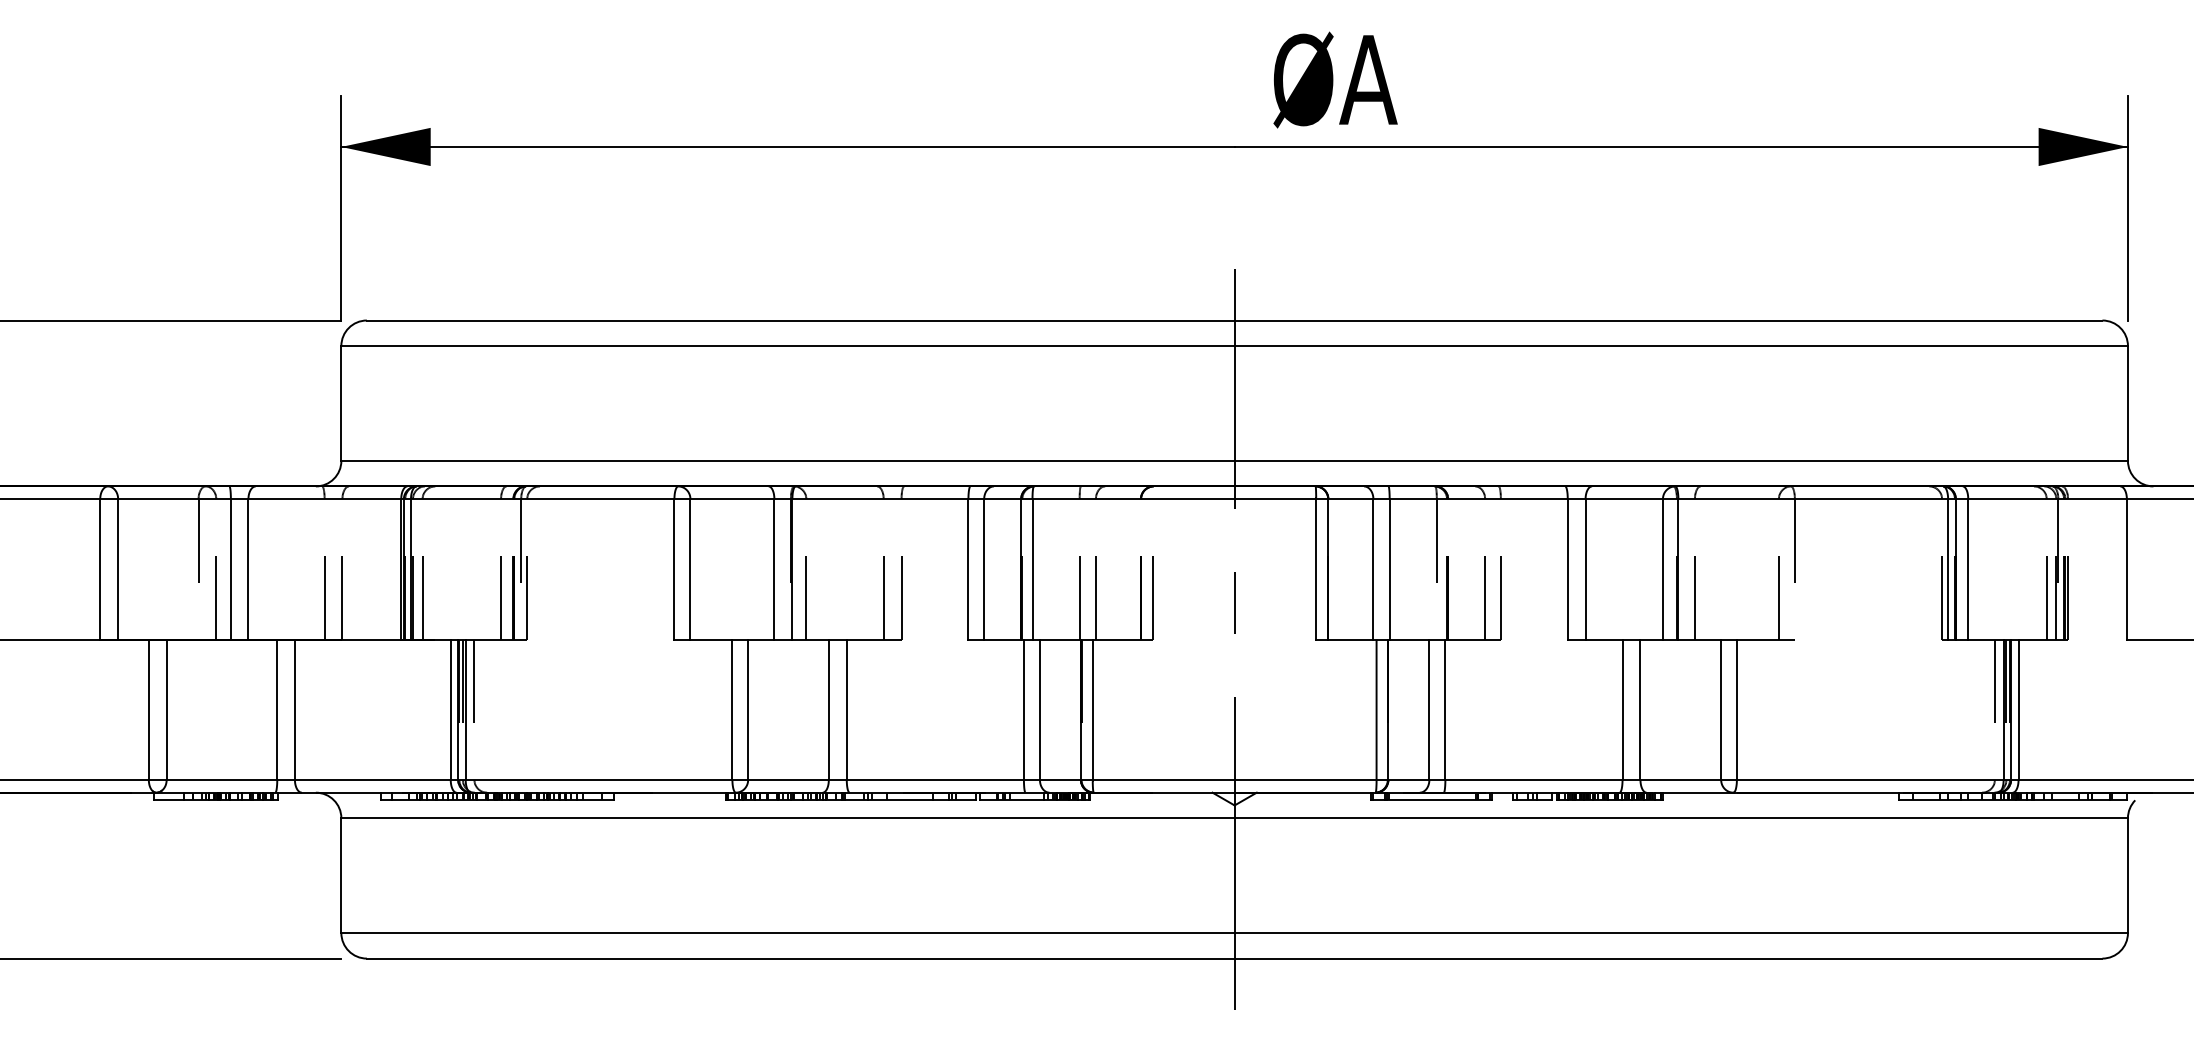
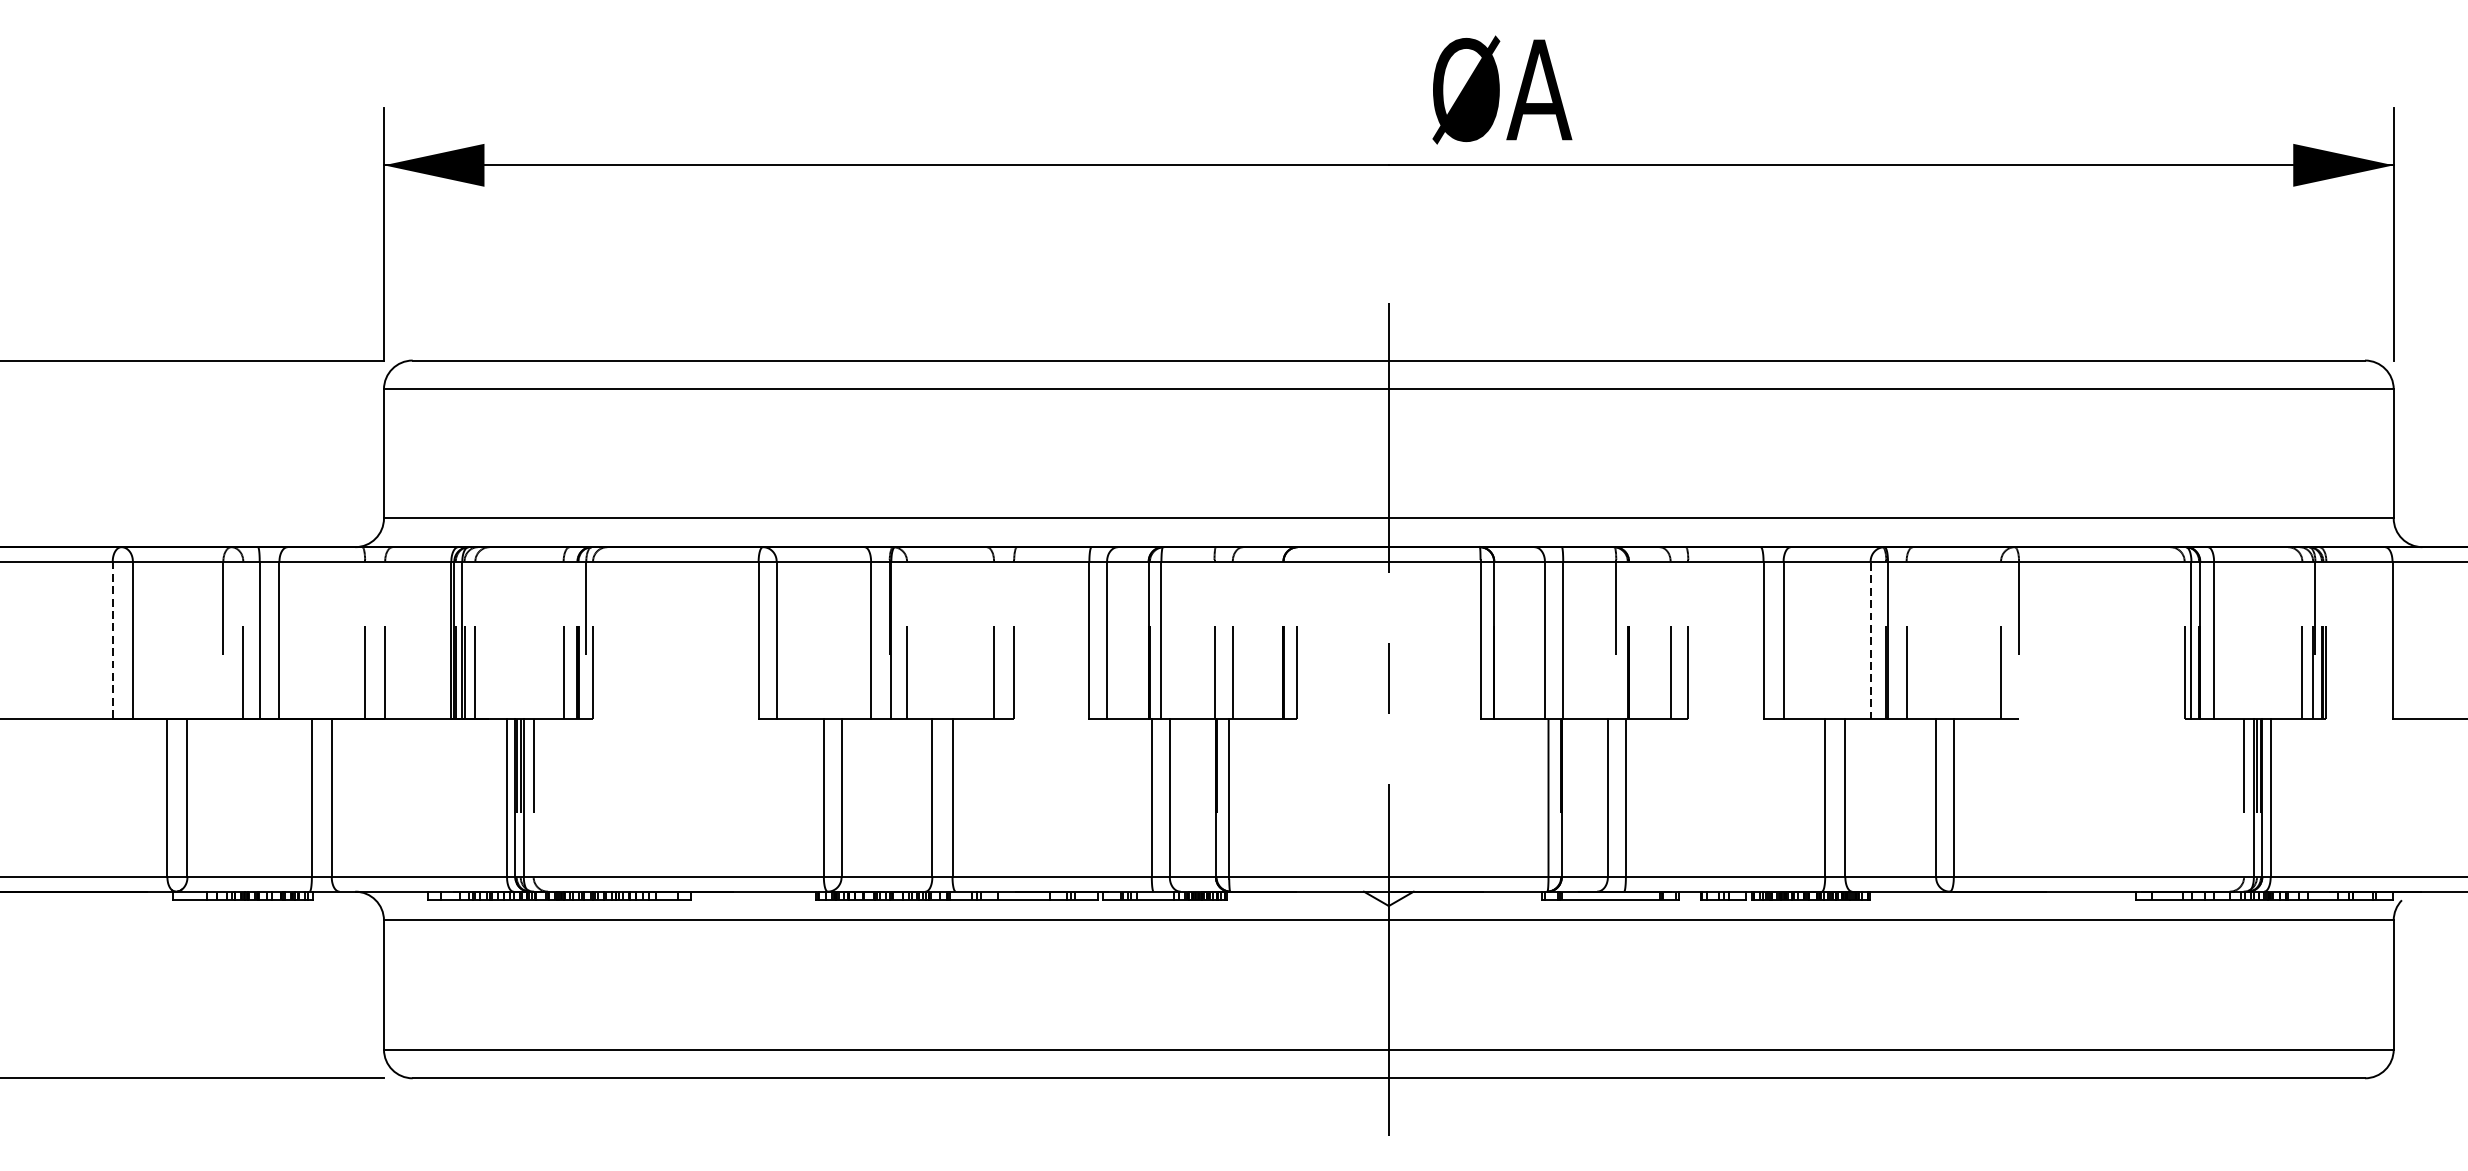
line: (1662, 568) -> (1870, 639), solid -> dashed
line: (100, 569) -> (113, 640), solid -> dashed

